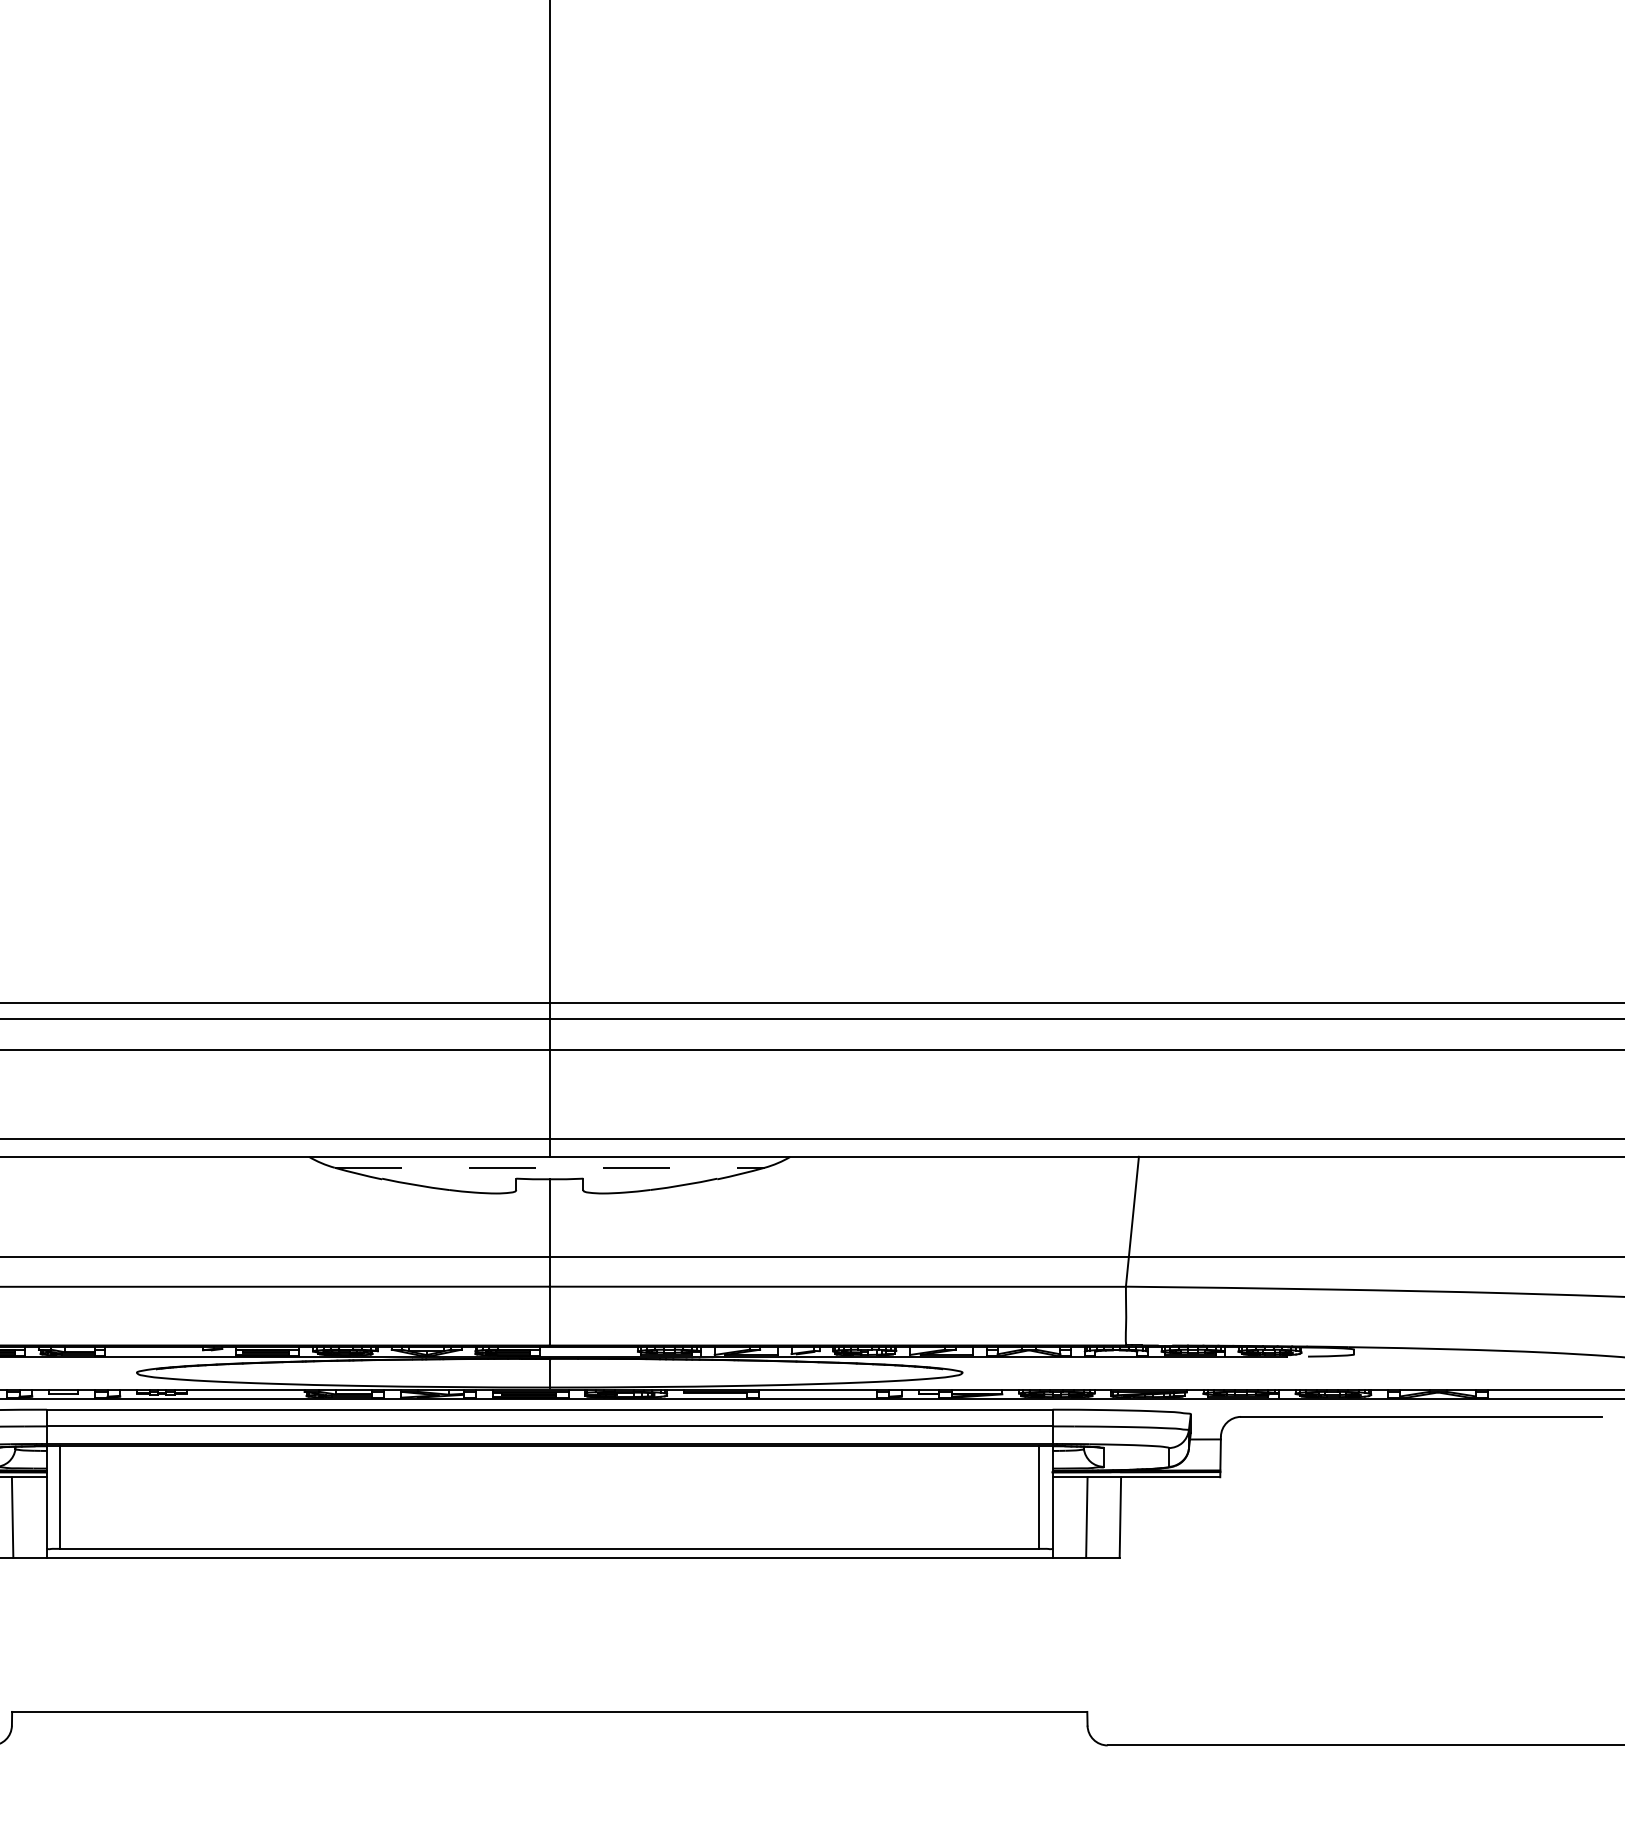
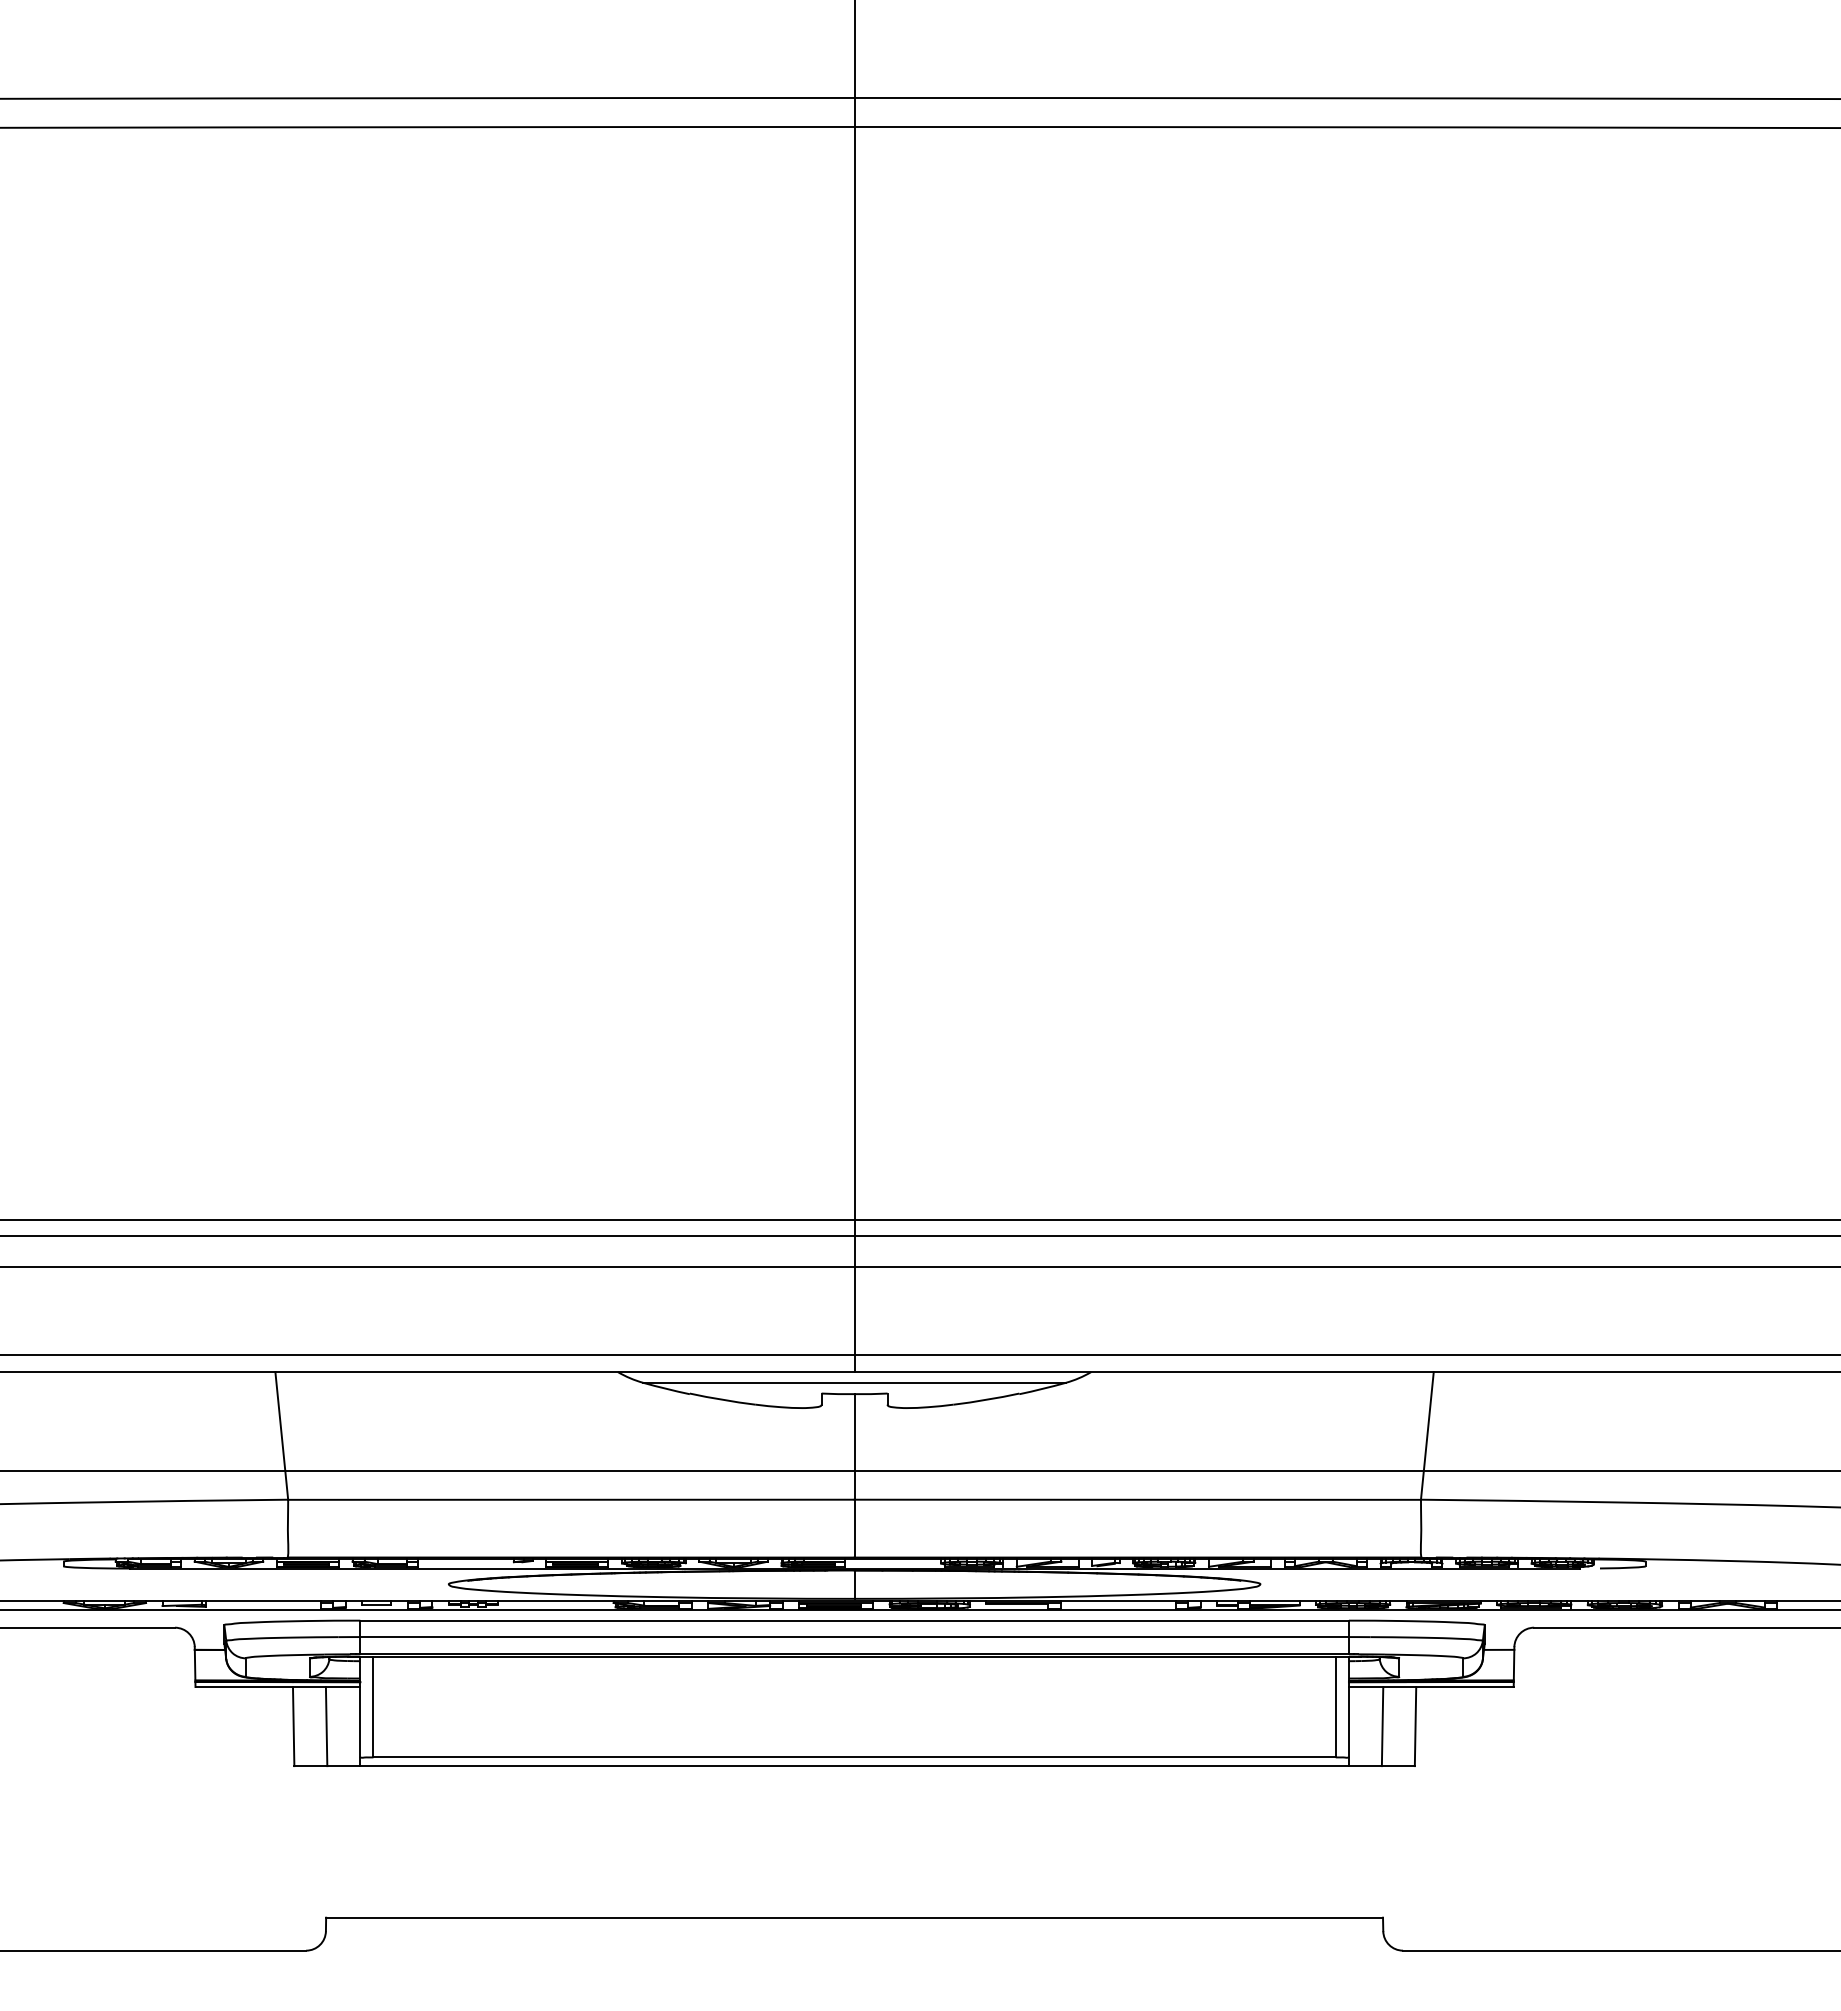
line: (550, 1167) -> (855, 1382), dashed -> solid

